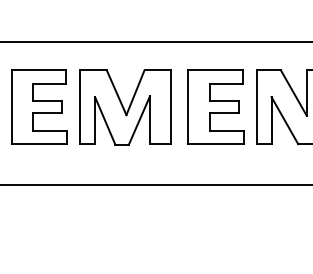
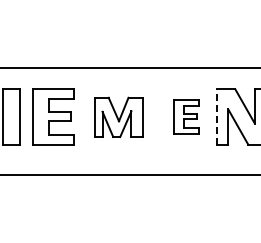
part: (215, 106) -> (186, 116), size x0.6
part: (125, 107) -> (118, 117), size x0.7
line: (257, 107) -> (217, 117), solid -> dashed

